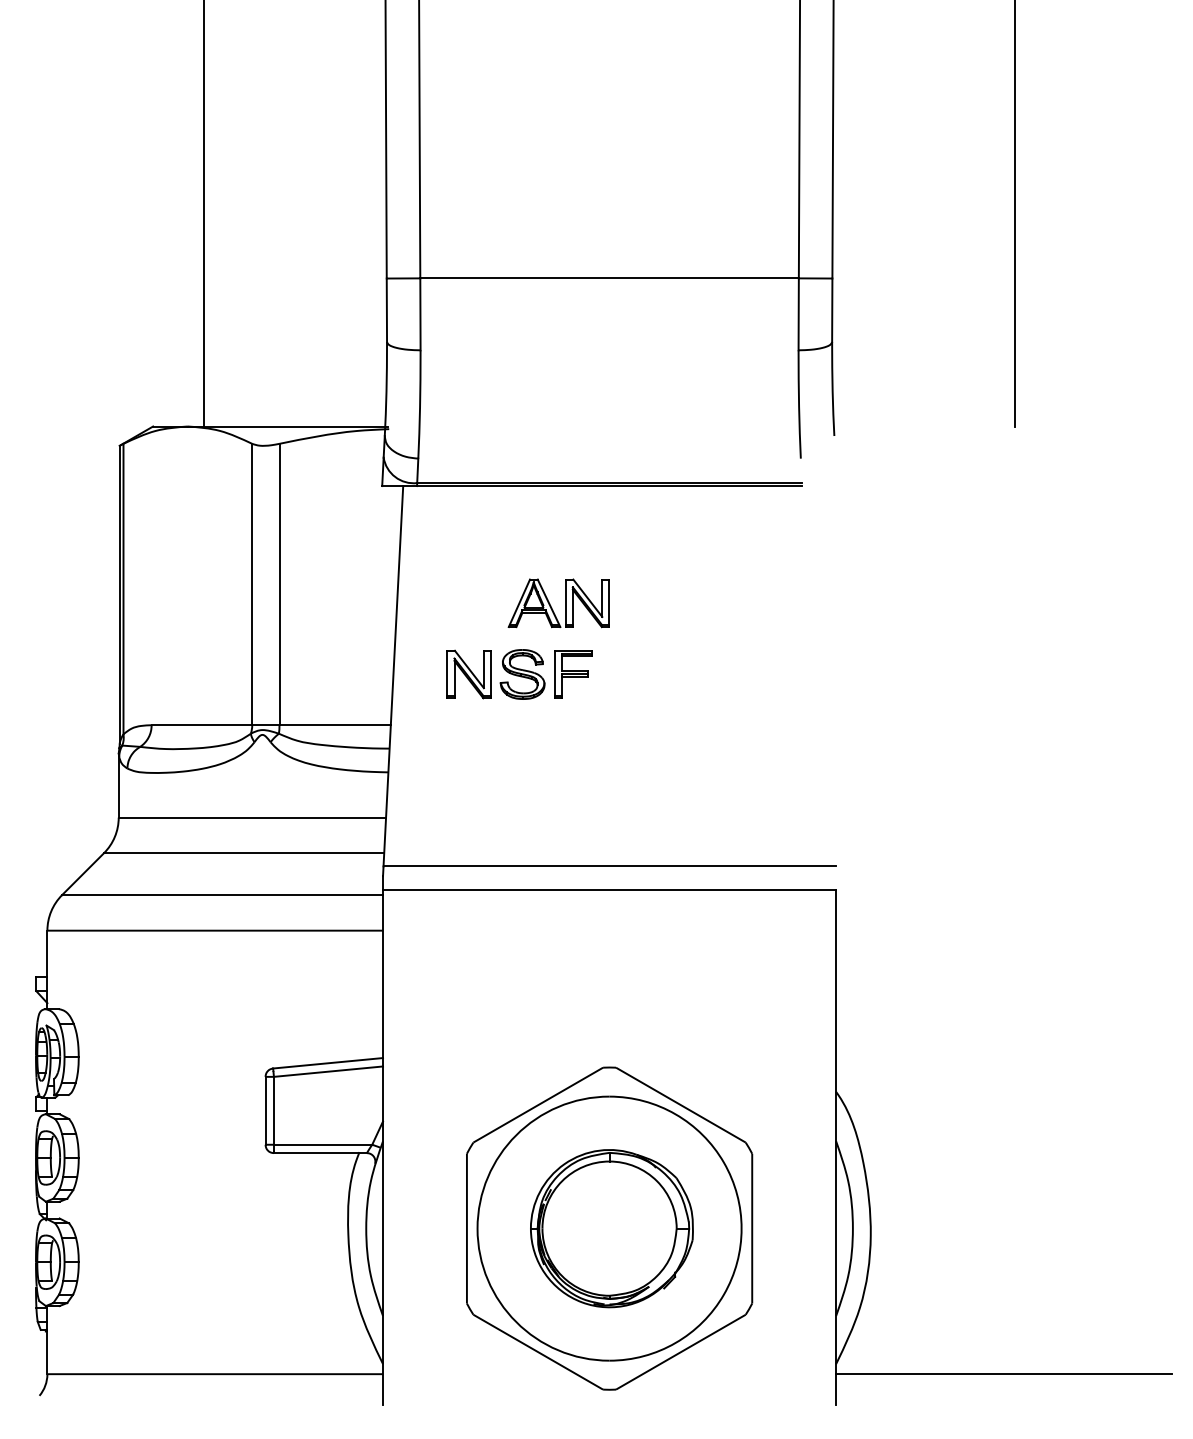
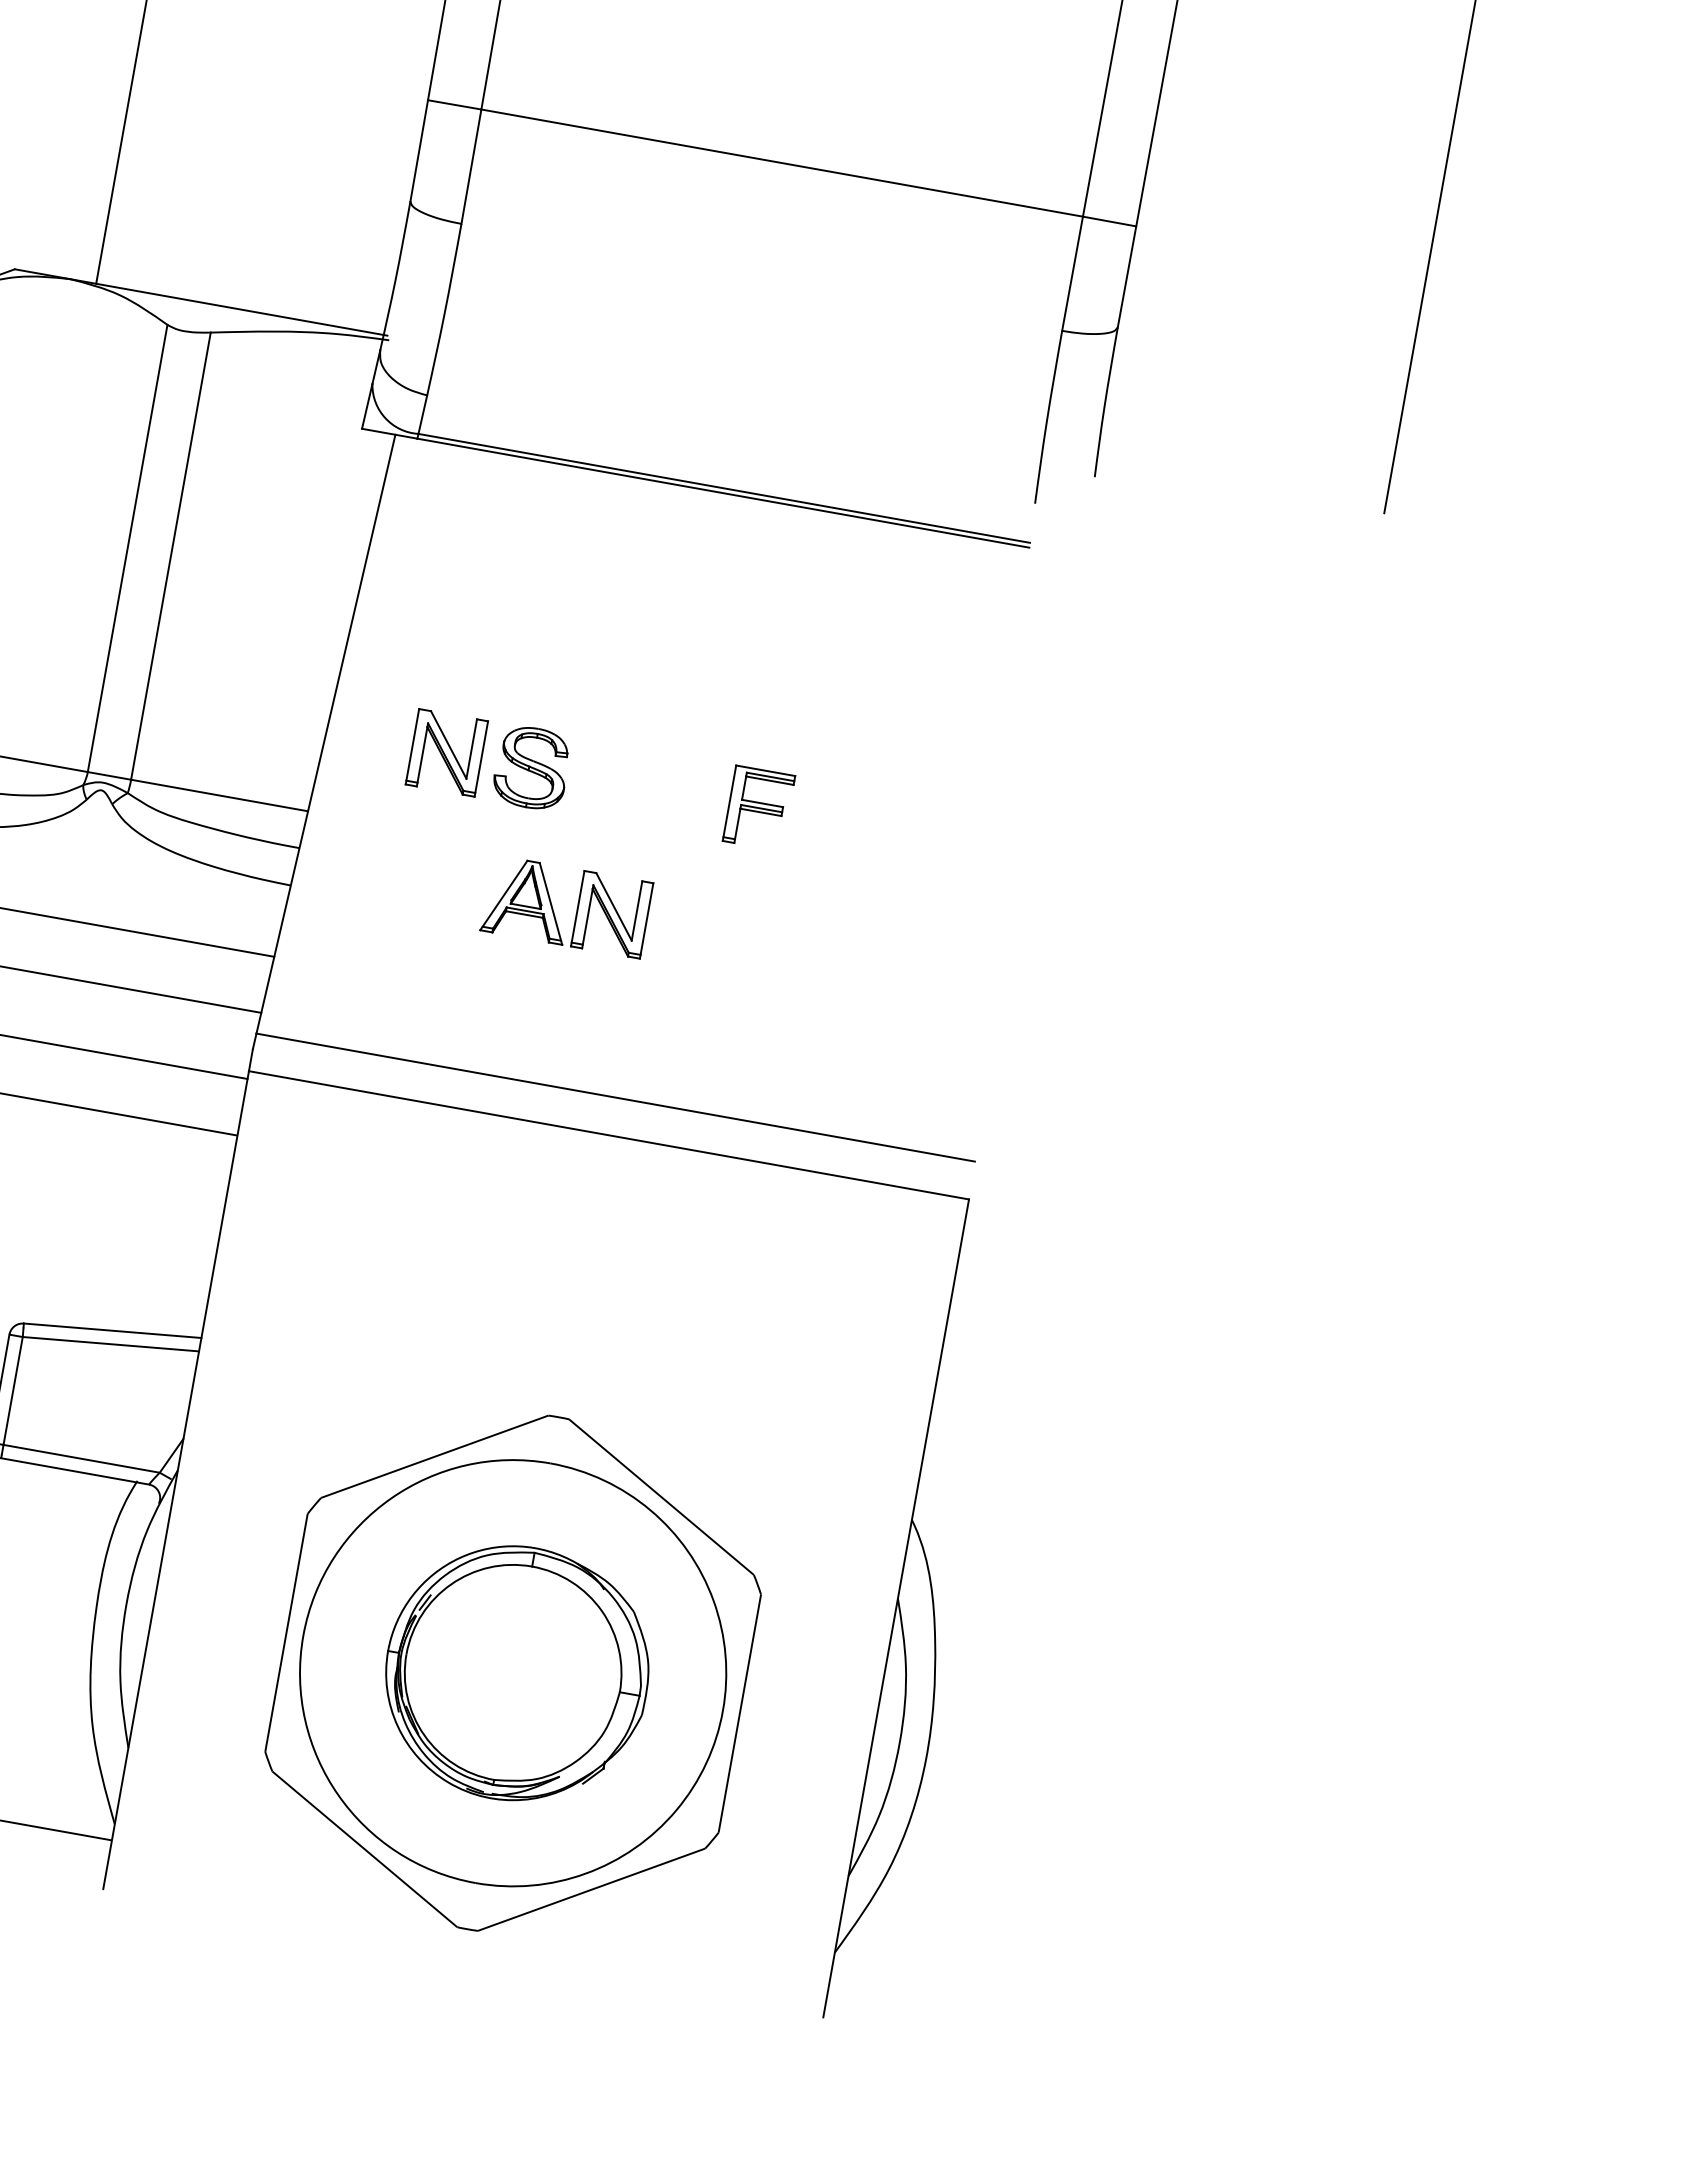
part: (565, 603) -> (577, 908), moved
part: (573, 674) -> (758, 808), moved
line: (1003, 1374) -> (1097, 2016), removed

